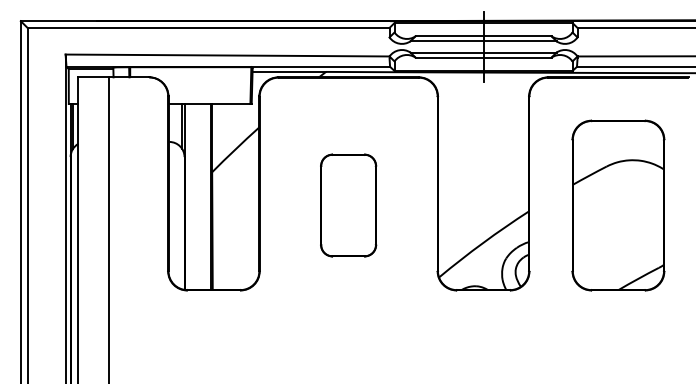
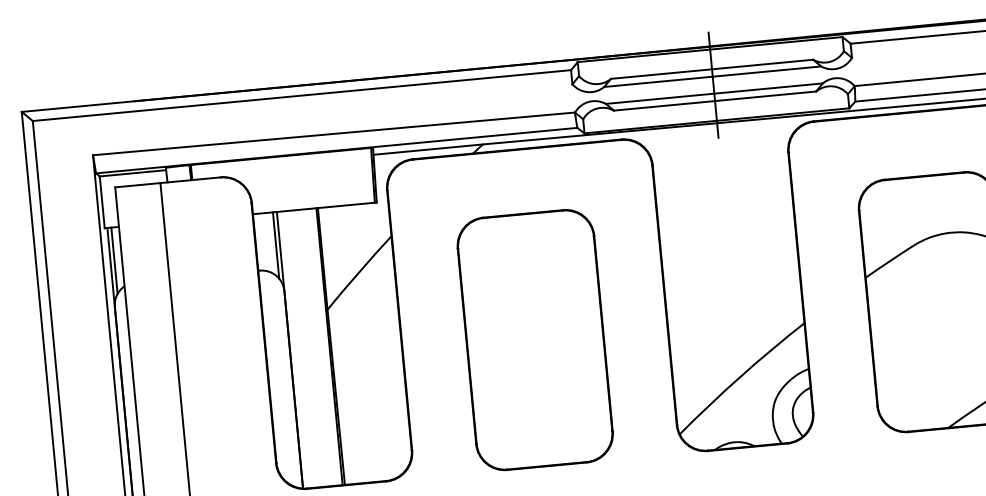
part: (348, 205) -> (534, 339), size x1.67

